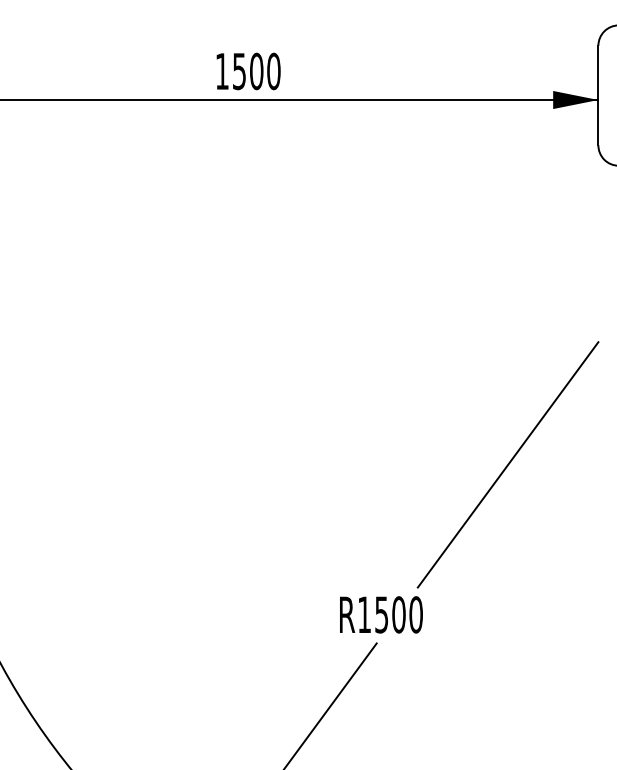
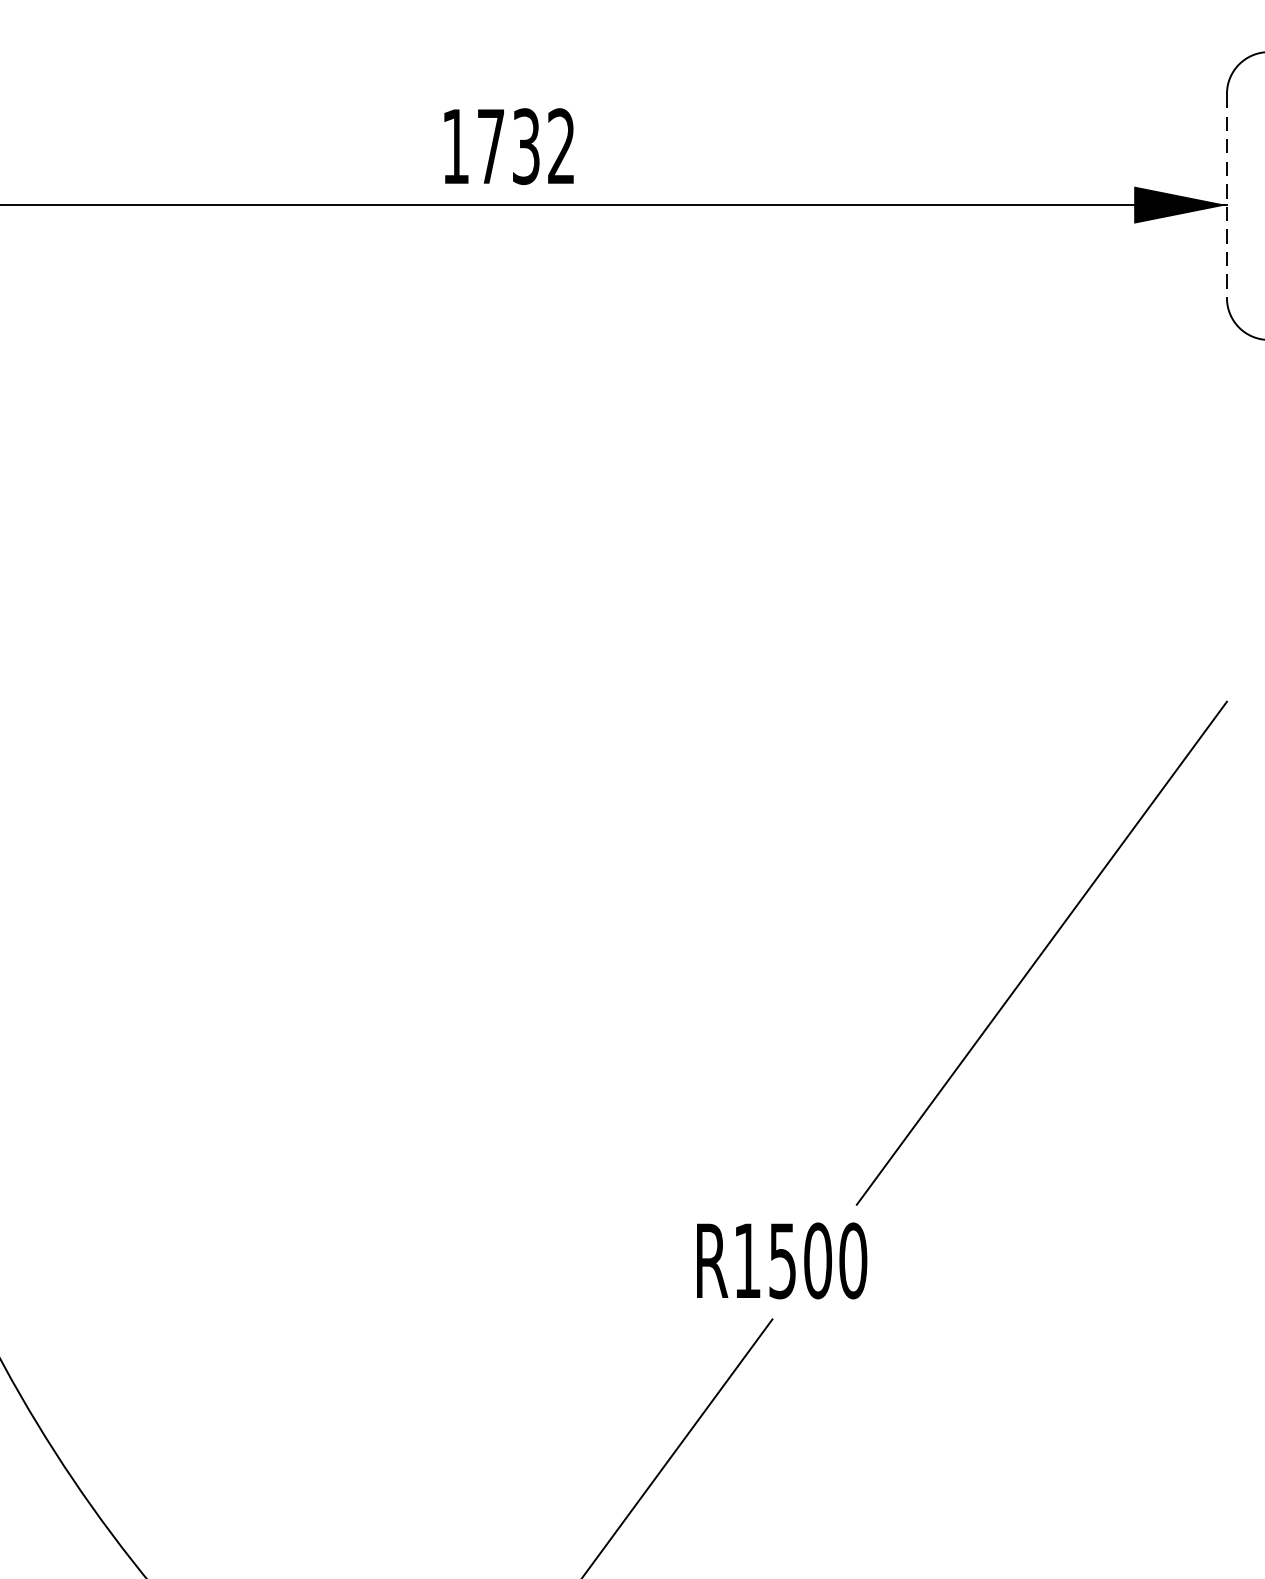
text: (256, 71) -> (525, 146), 1500 -> 1732
line: (598, 95) -> (1227, 195), solid -> dashed

